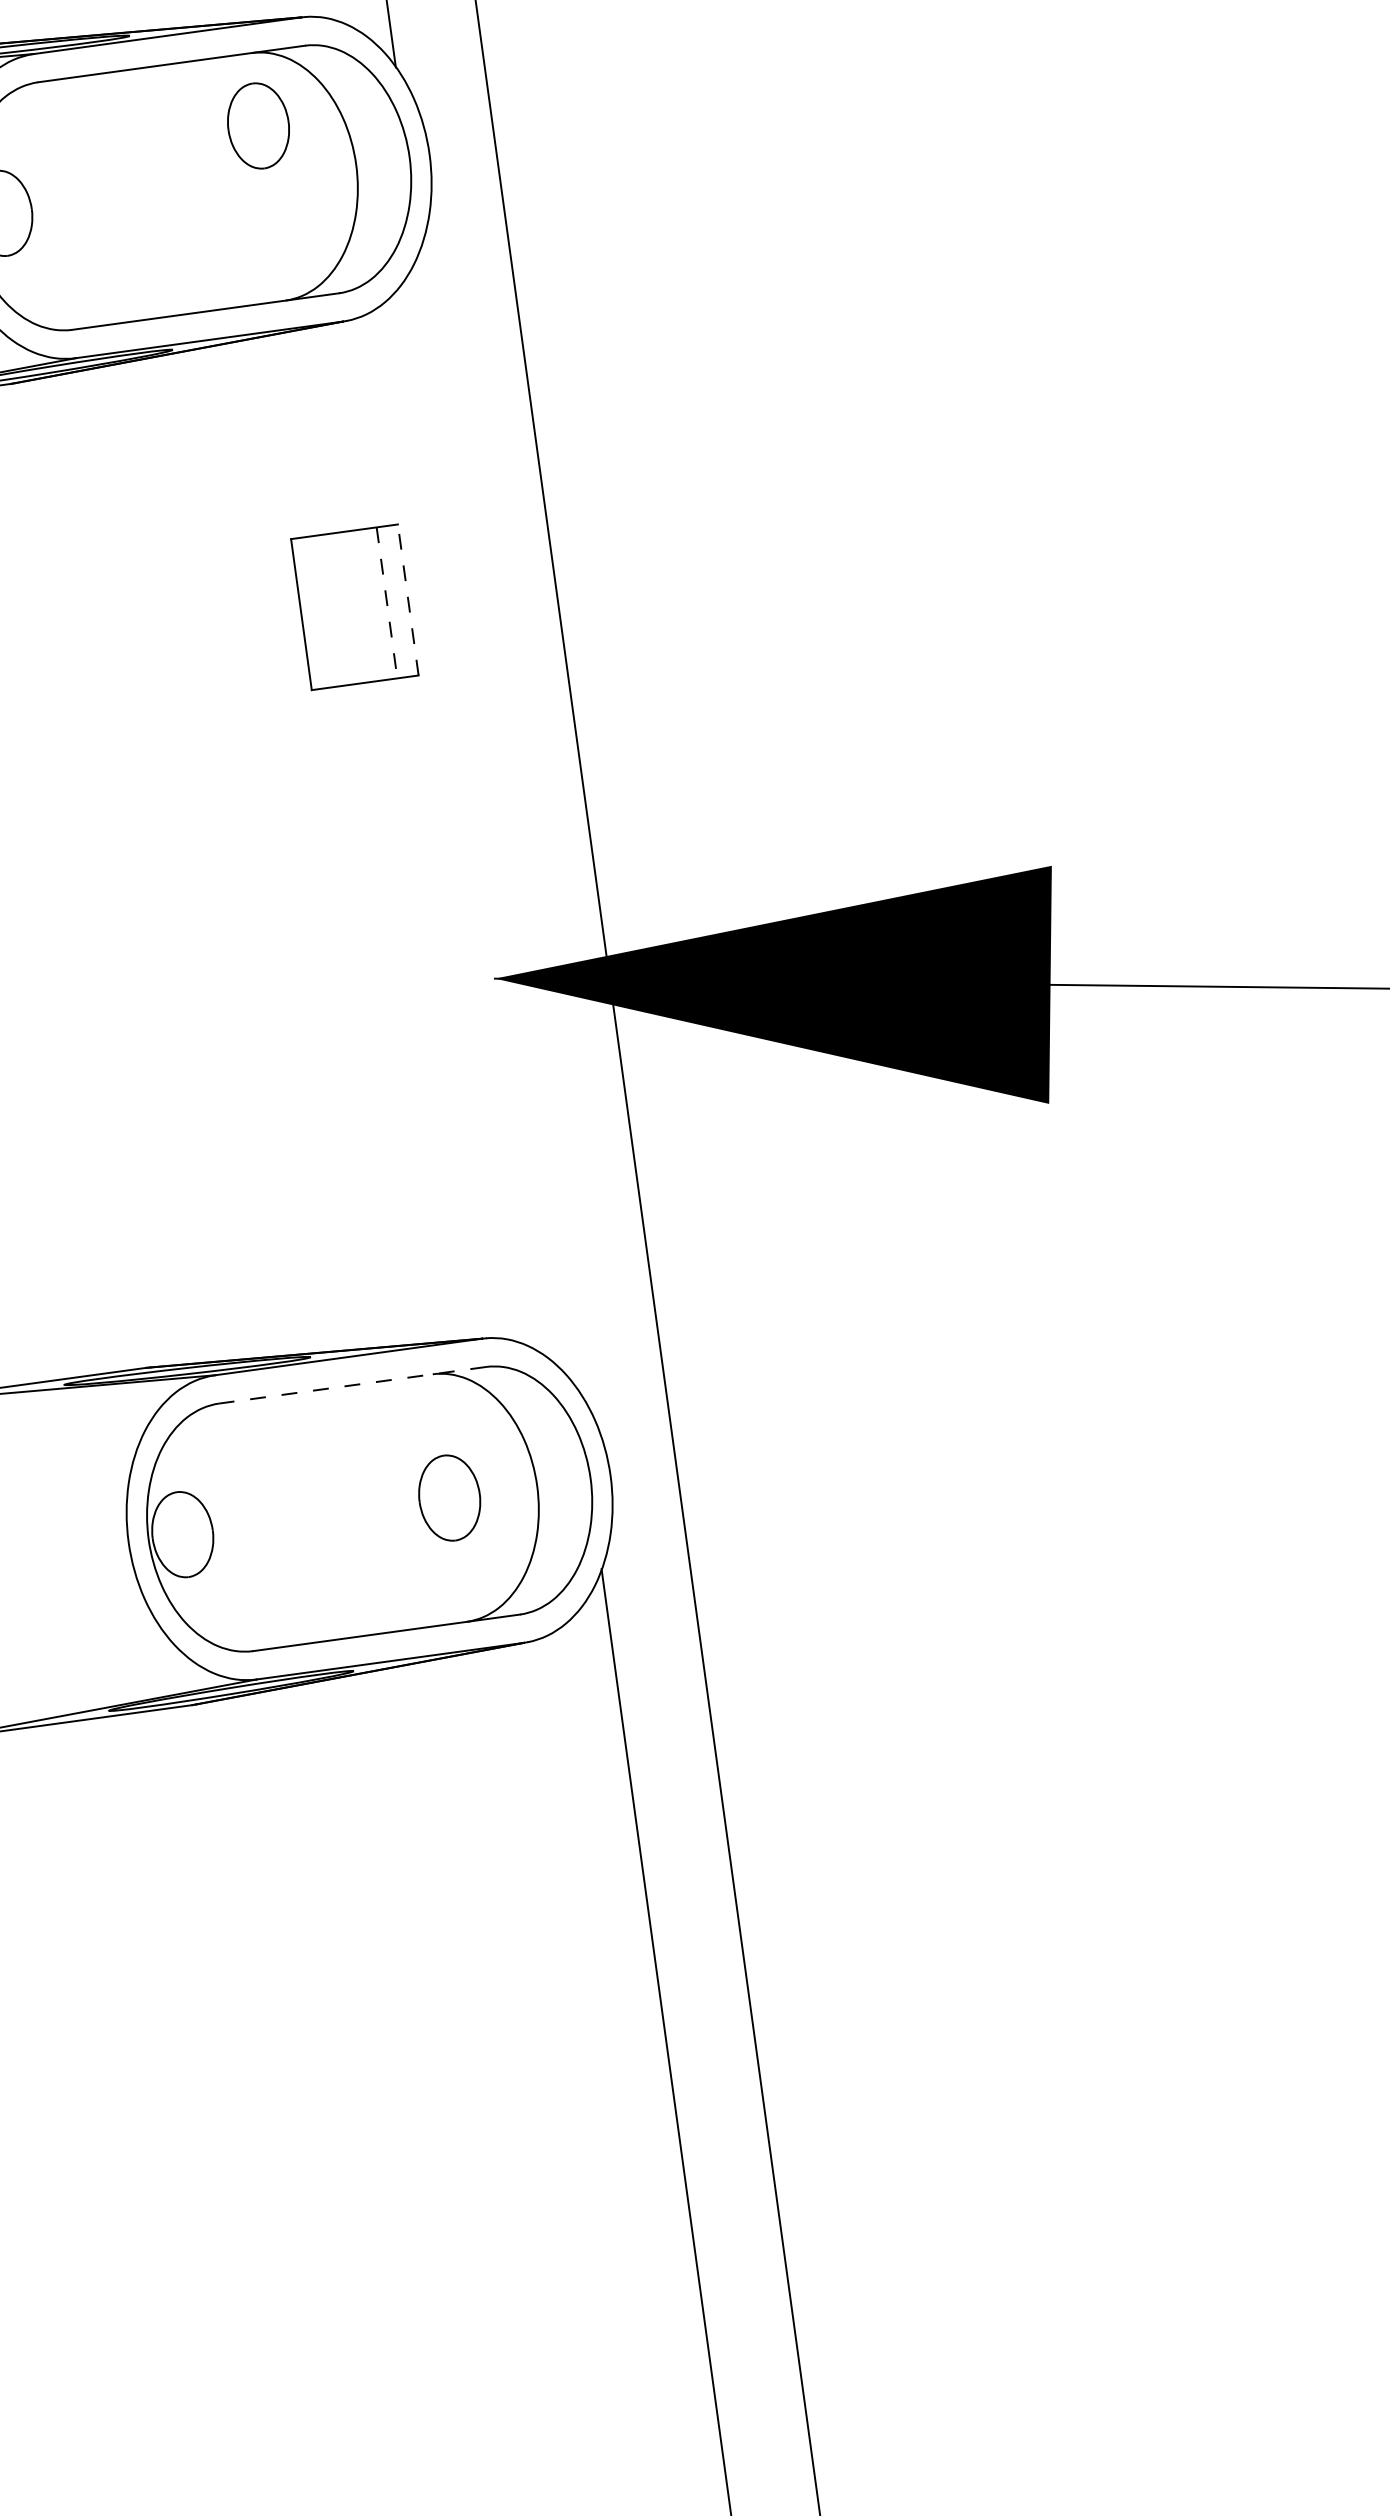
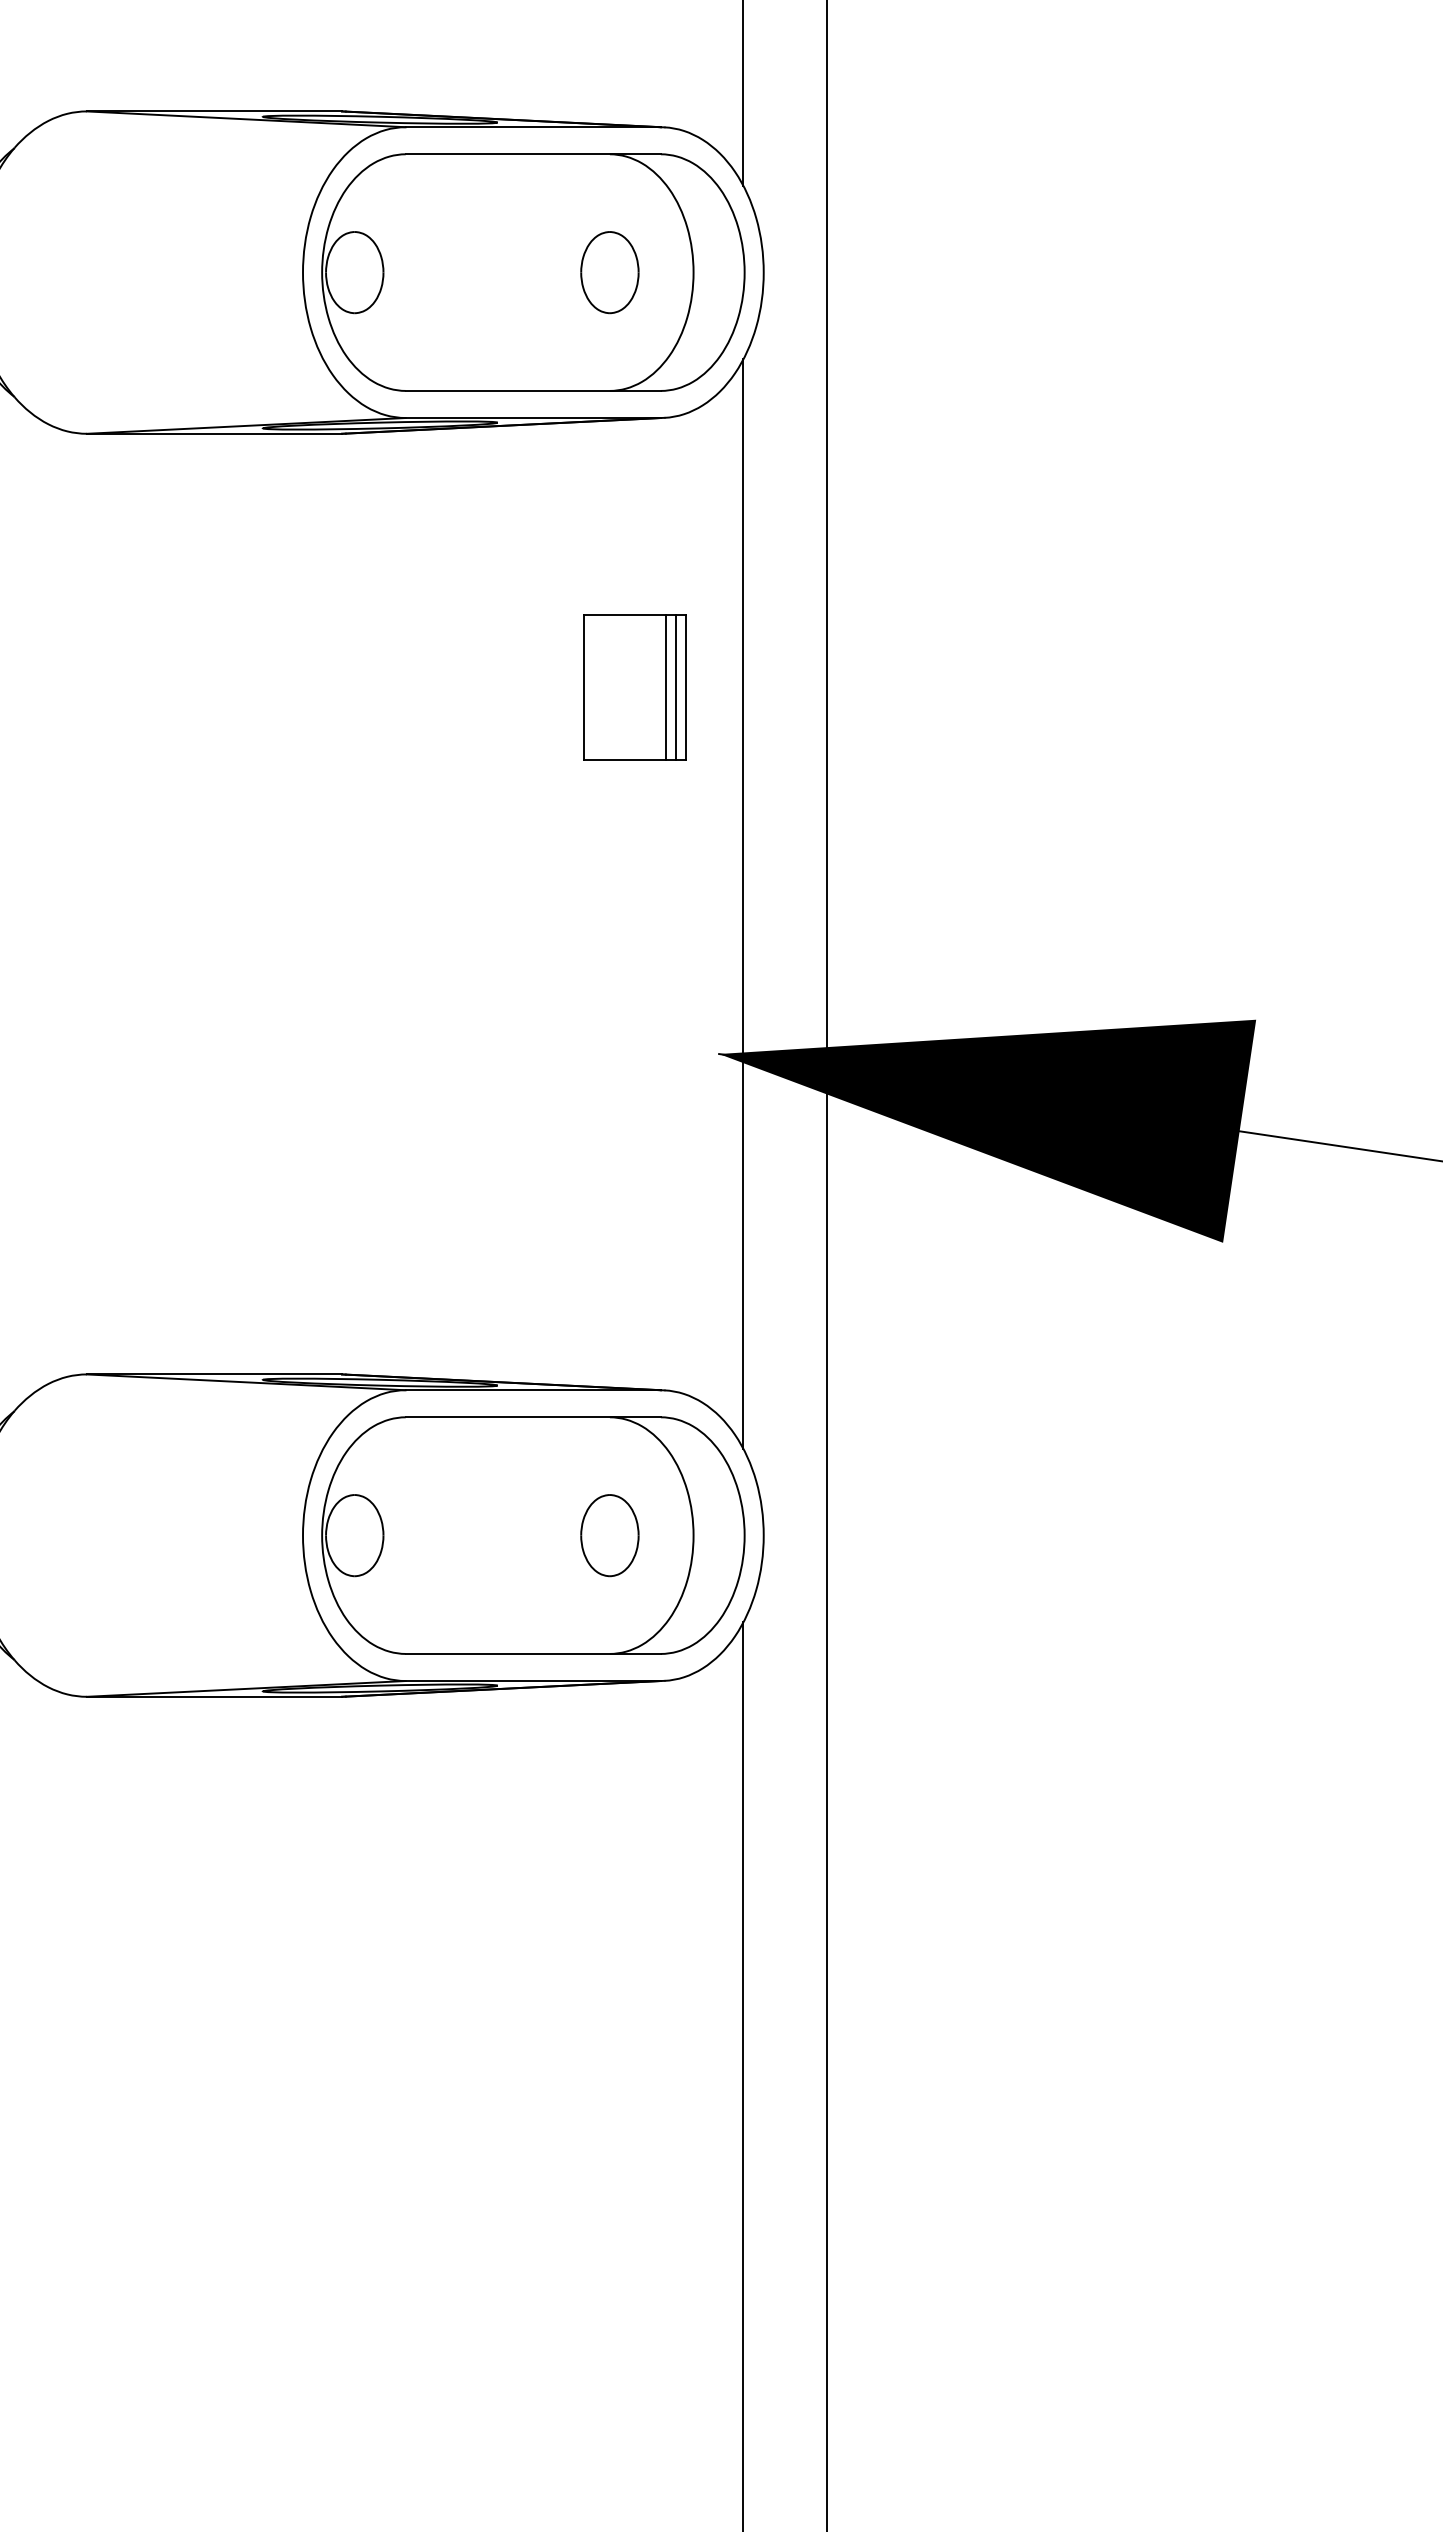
part: (258, 125) -> (609, 272), moved
line: (408, 599) -> (686, 687), dashed -> solid
line: (397, 601) -> (676, 687), added
line: (387, 603) -> (666, 688), dashed -> solid
line: (498, 817) -> (743, 903), added
line: (352, 1385) -> (533, 1417), dashed -> solid

